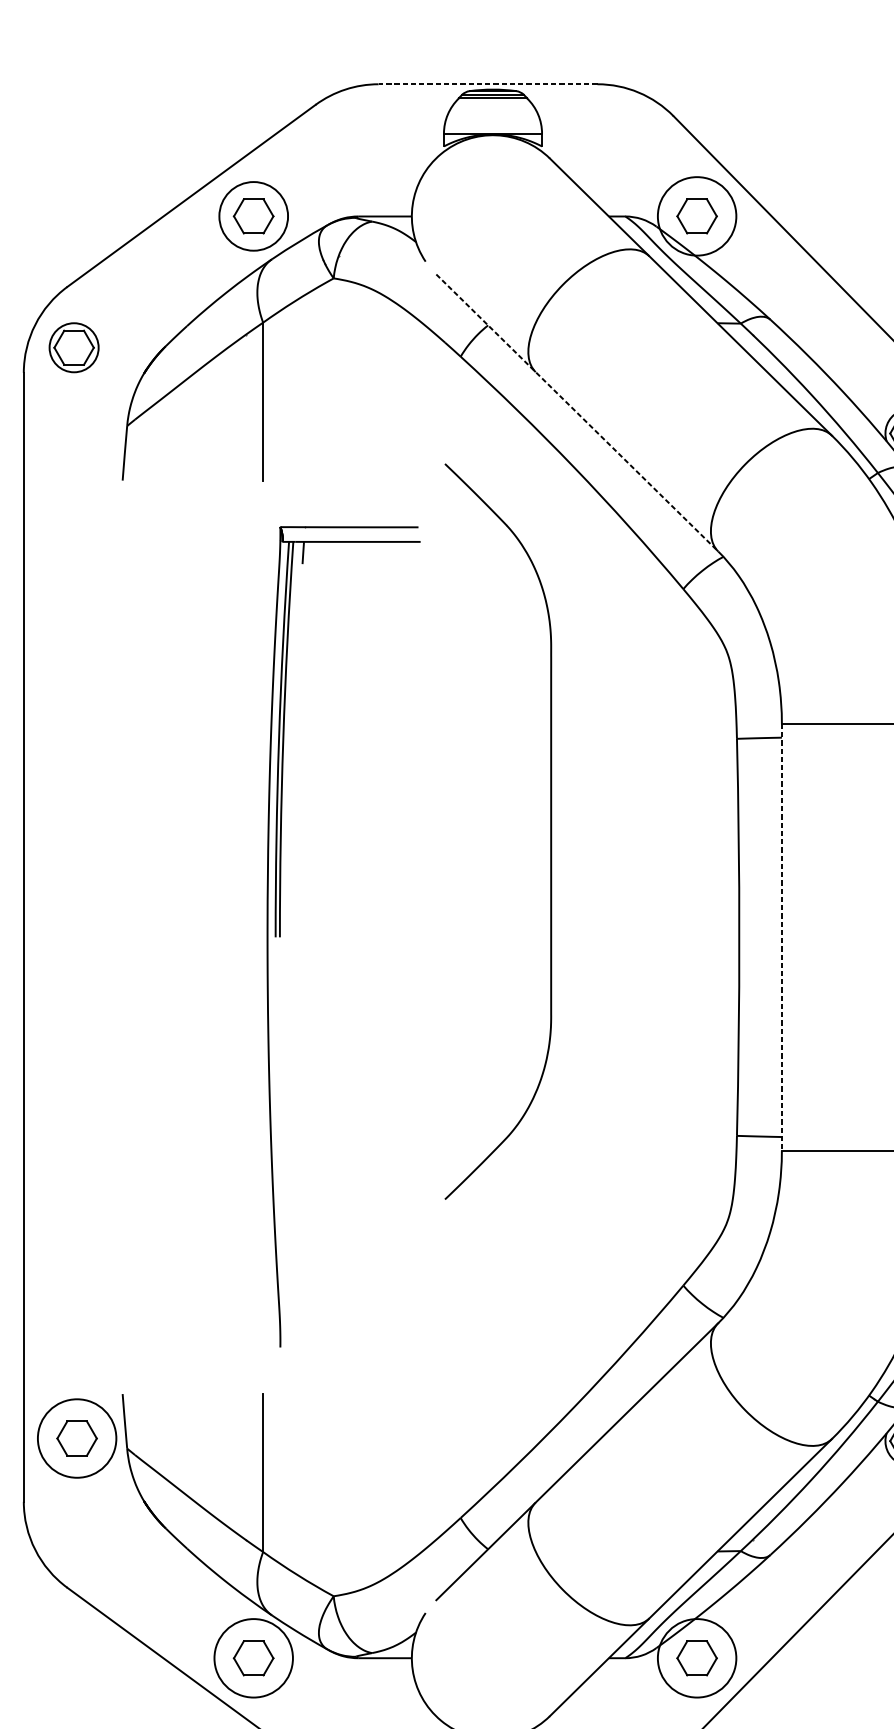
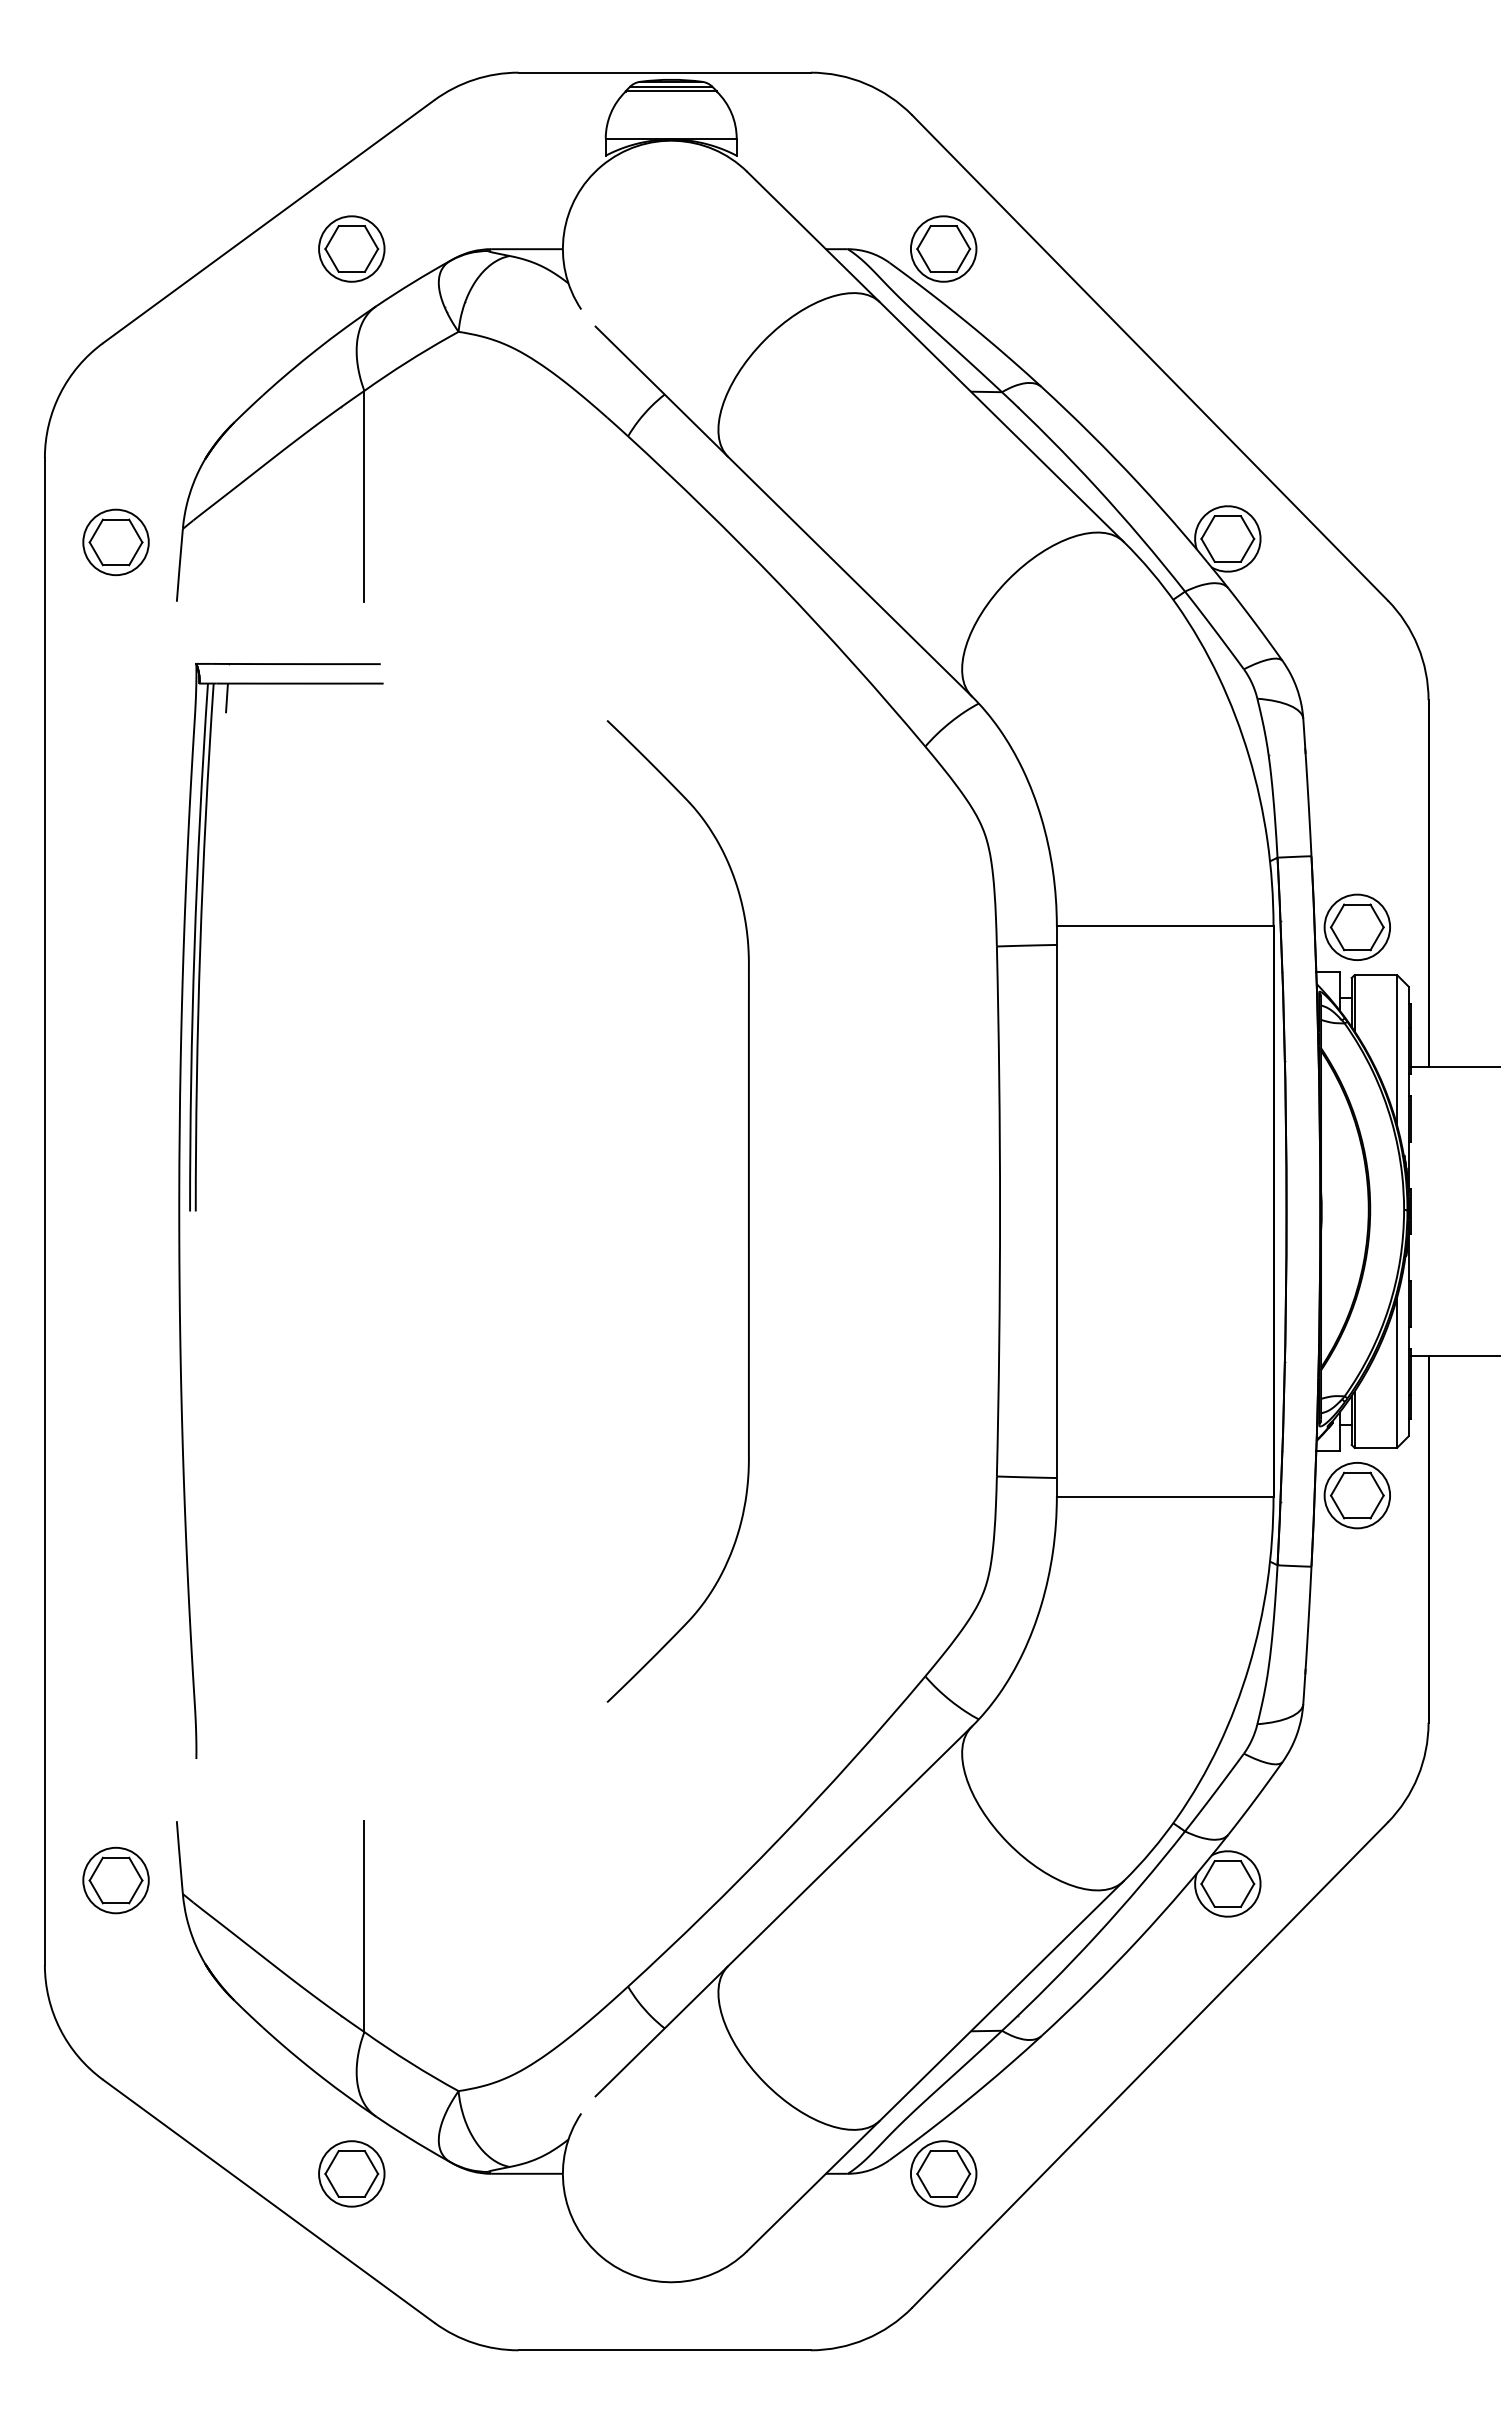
line: (487, 84) -> (664, 72), dashed -> solid
circle: (253, 215) -> (351, 248), size x0.71
circle: (696, 215) -> (943, 248), size x0.62
part: (73, 347) -> (115, 542), moved
line: (577, 412) -> (783, 511), dashed -> solid
curve: (550, 831) -> (748, 1211), moved
part: (280, 936) -> (196, 1210), moved
line: (781, 938) -> (1056, 1212), dashed -> solid
circle: (76, 1438) -> (115, 1880), size x0.62
circle: (253, 1657) -> (351, 2173), size x0.62
circle: (696, 1657) -> (943, 2173), size x0.62

